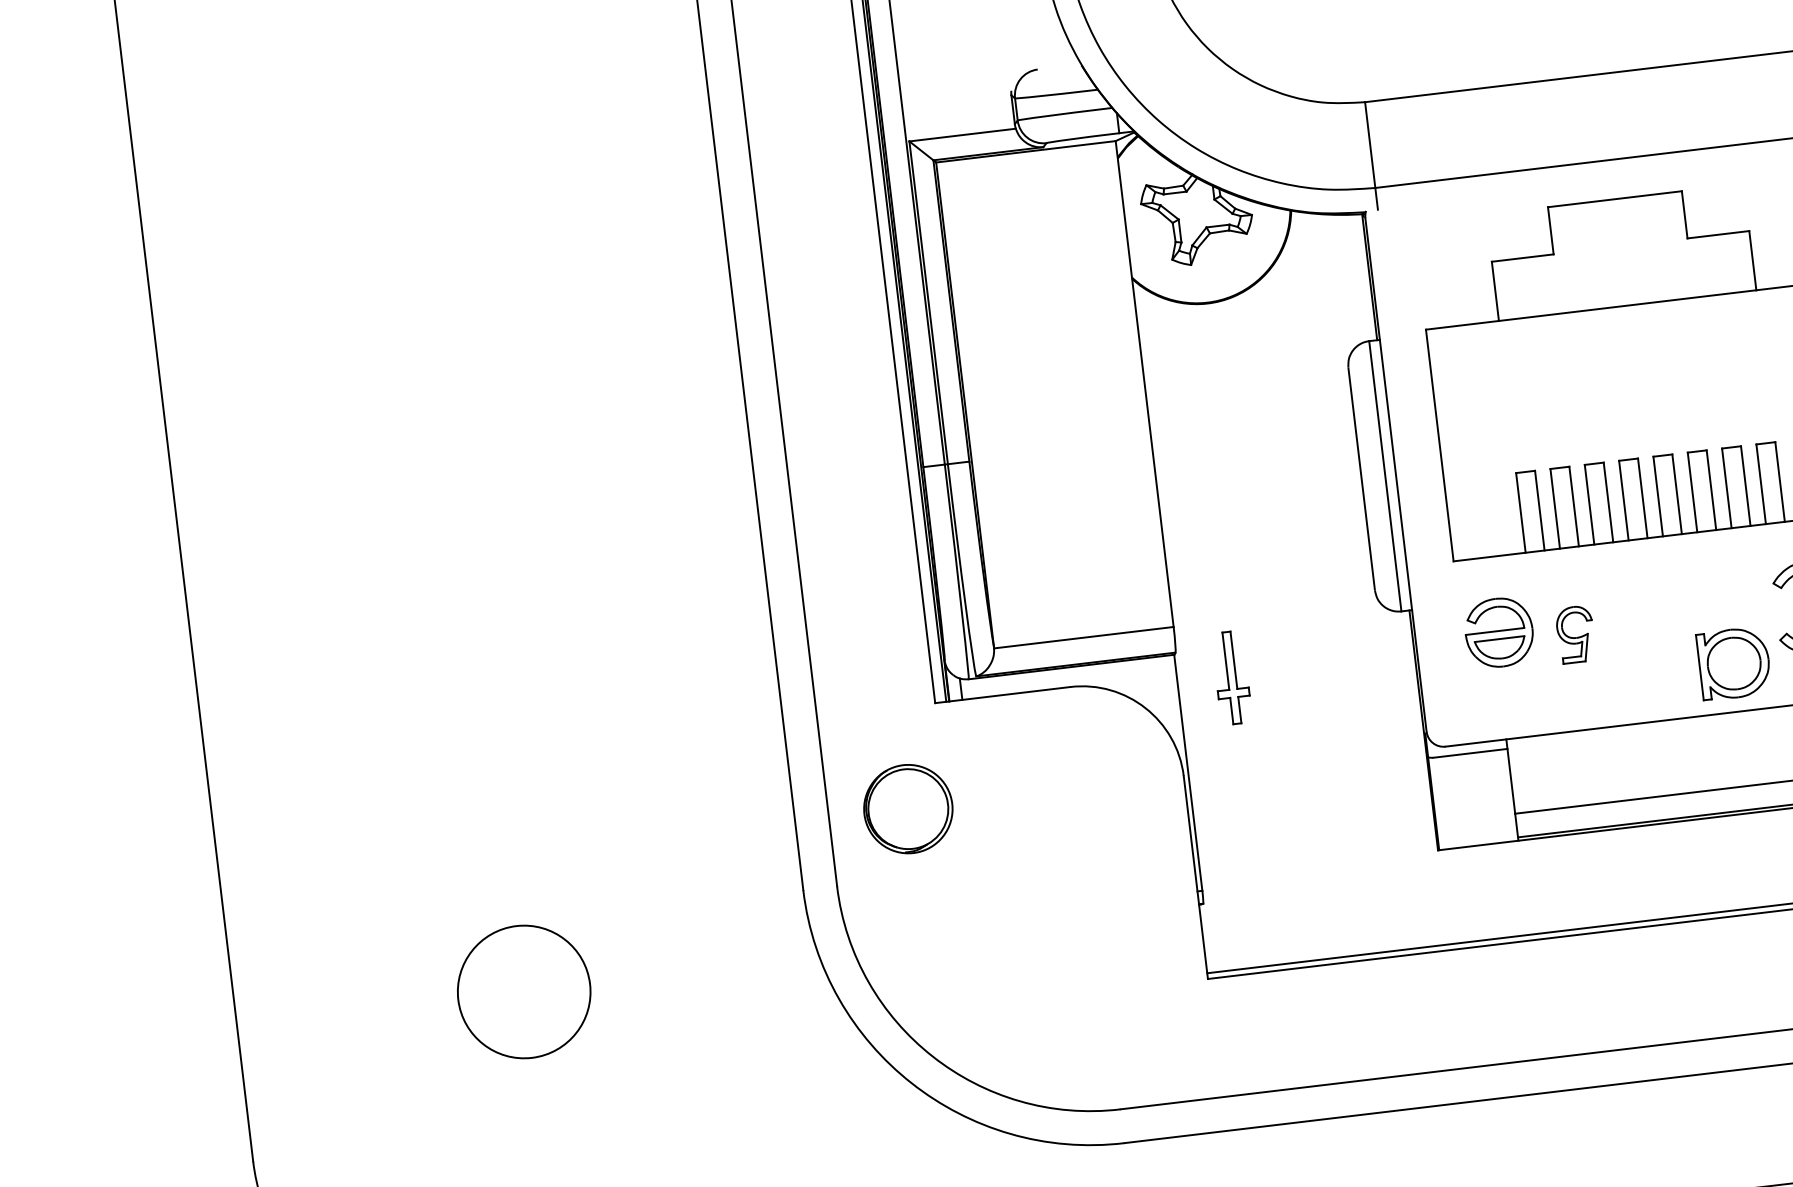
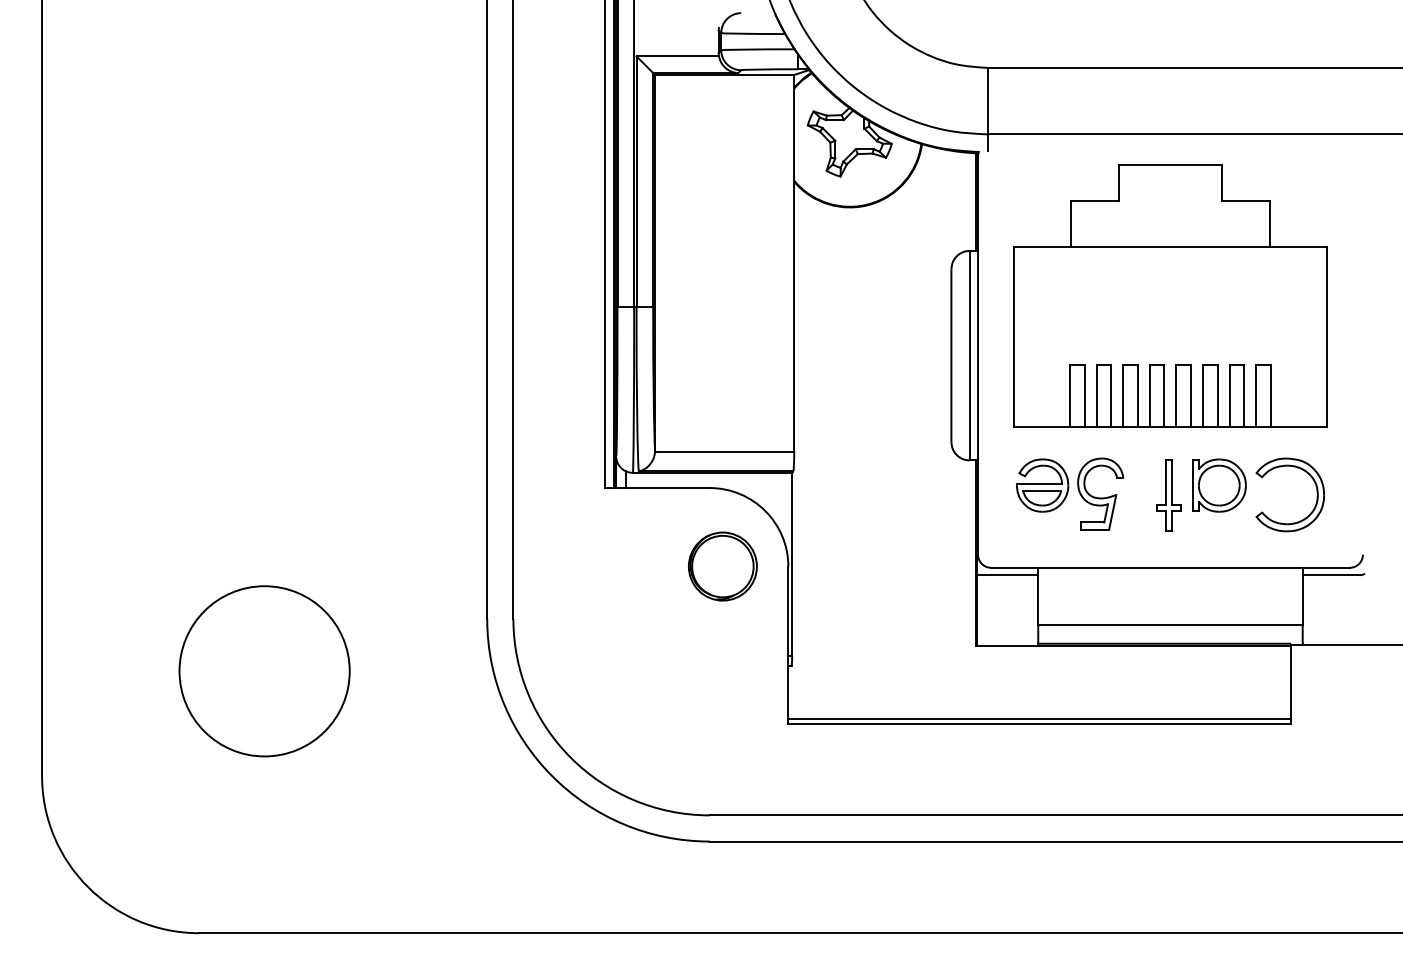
part: (1575, 633) -> (1100, 493), size x1.67
part: (1734, 663) -> (1219, 485), moved
part: (1231, 677) -> (1168, 495), moved
part: (907, 809) -> (722, 566), moved
circle: (524, 992) -> (264, 671), size x1.67

